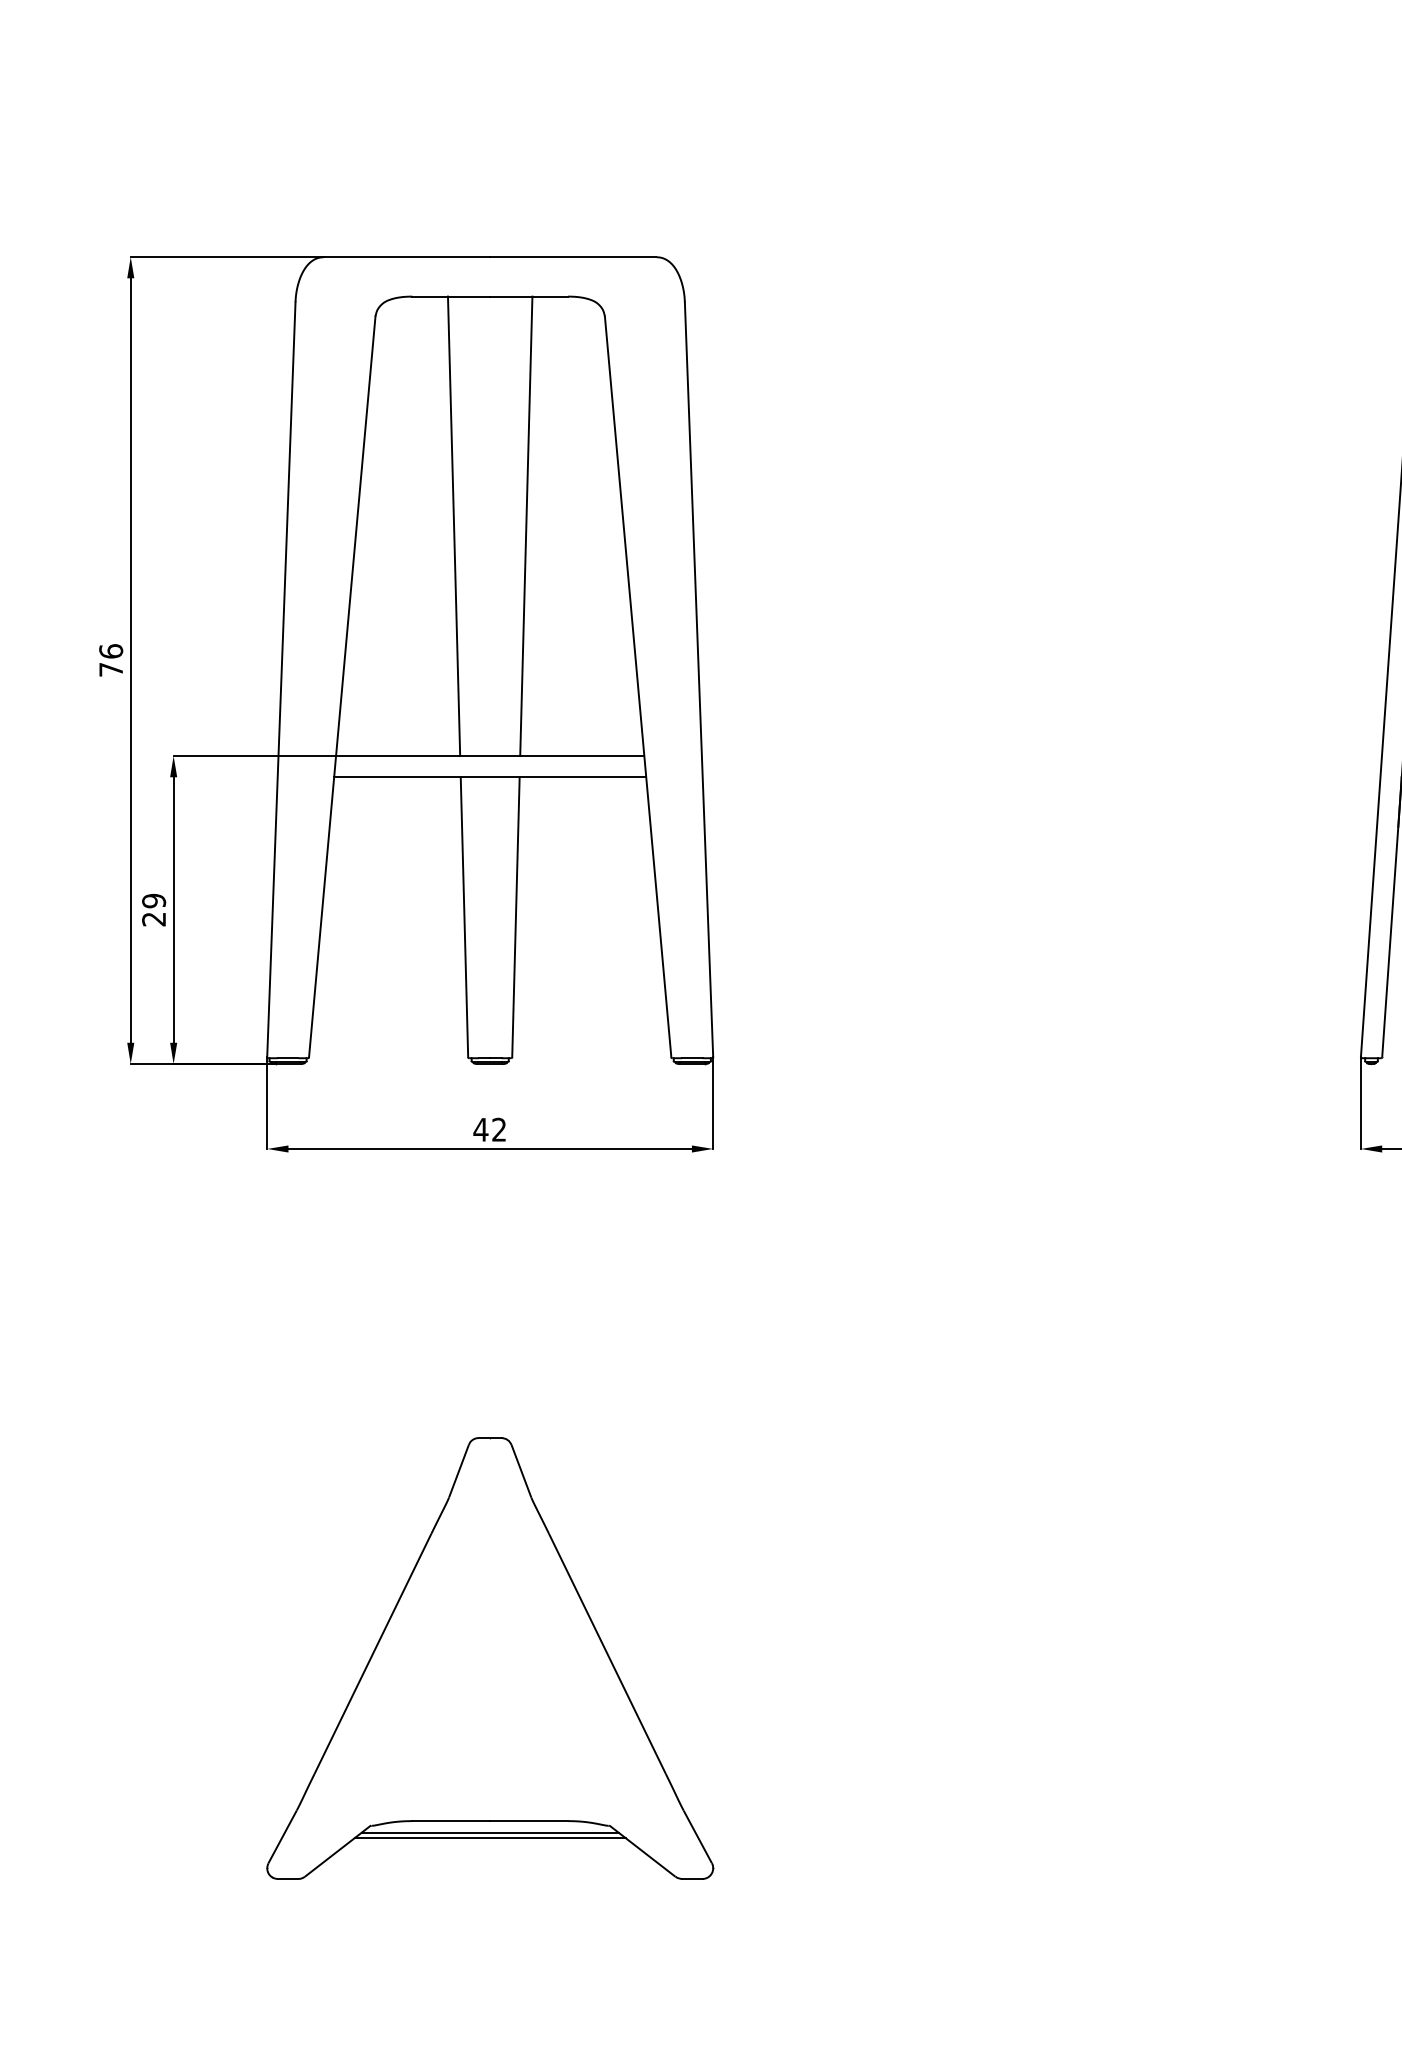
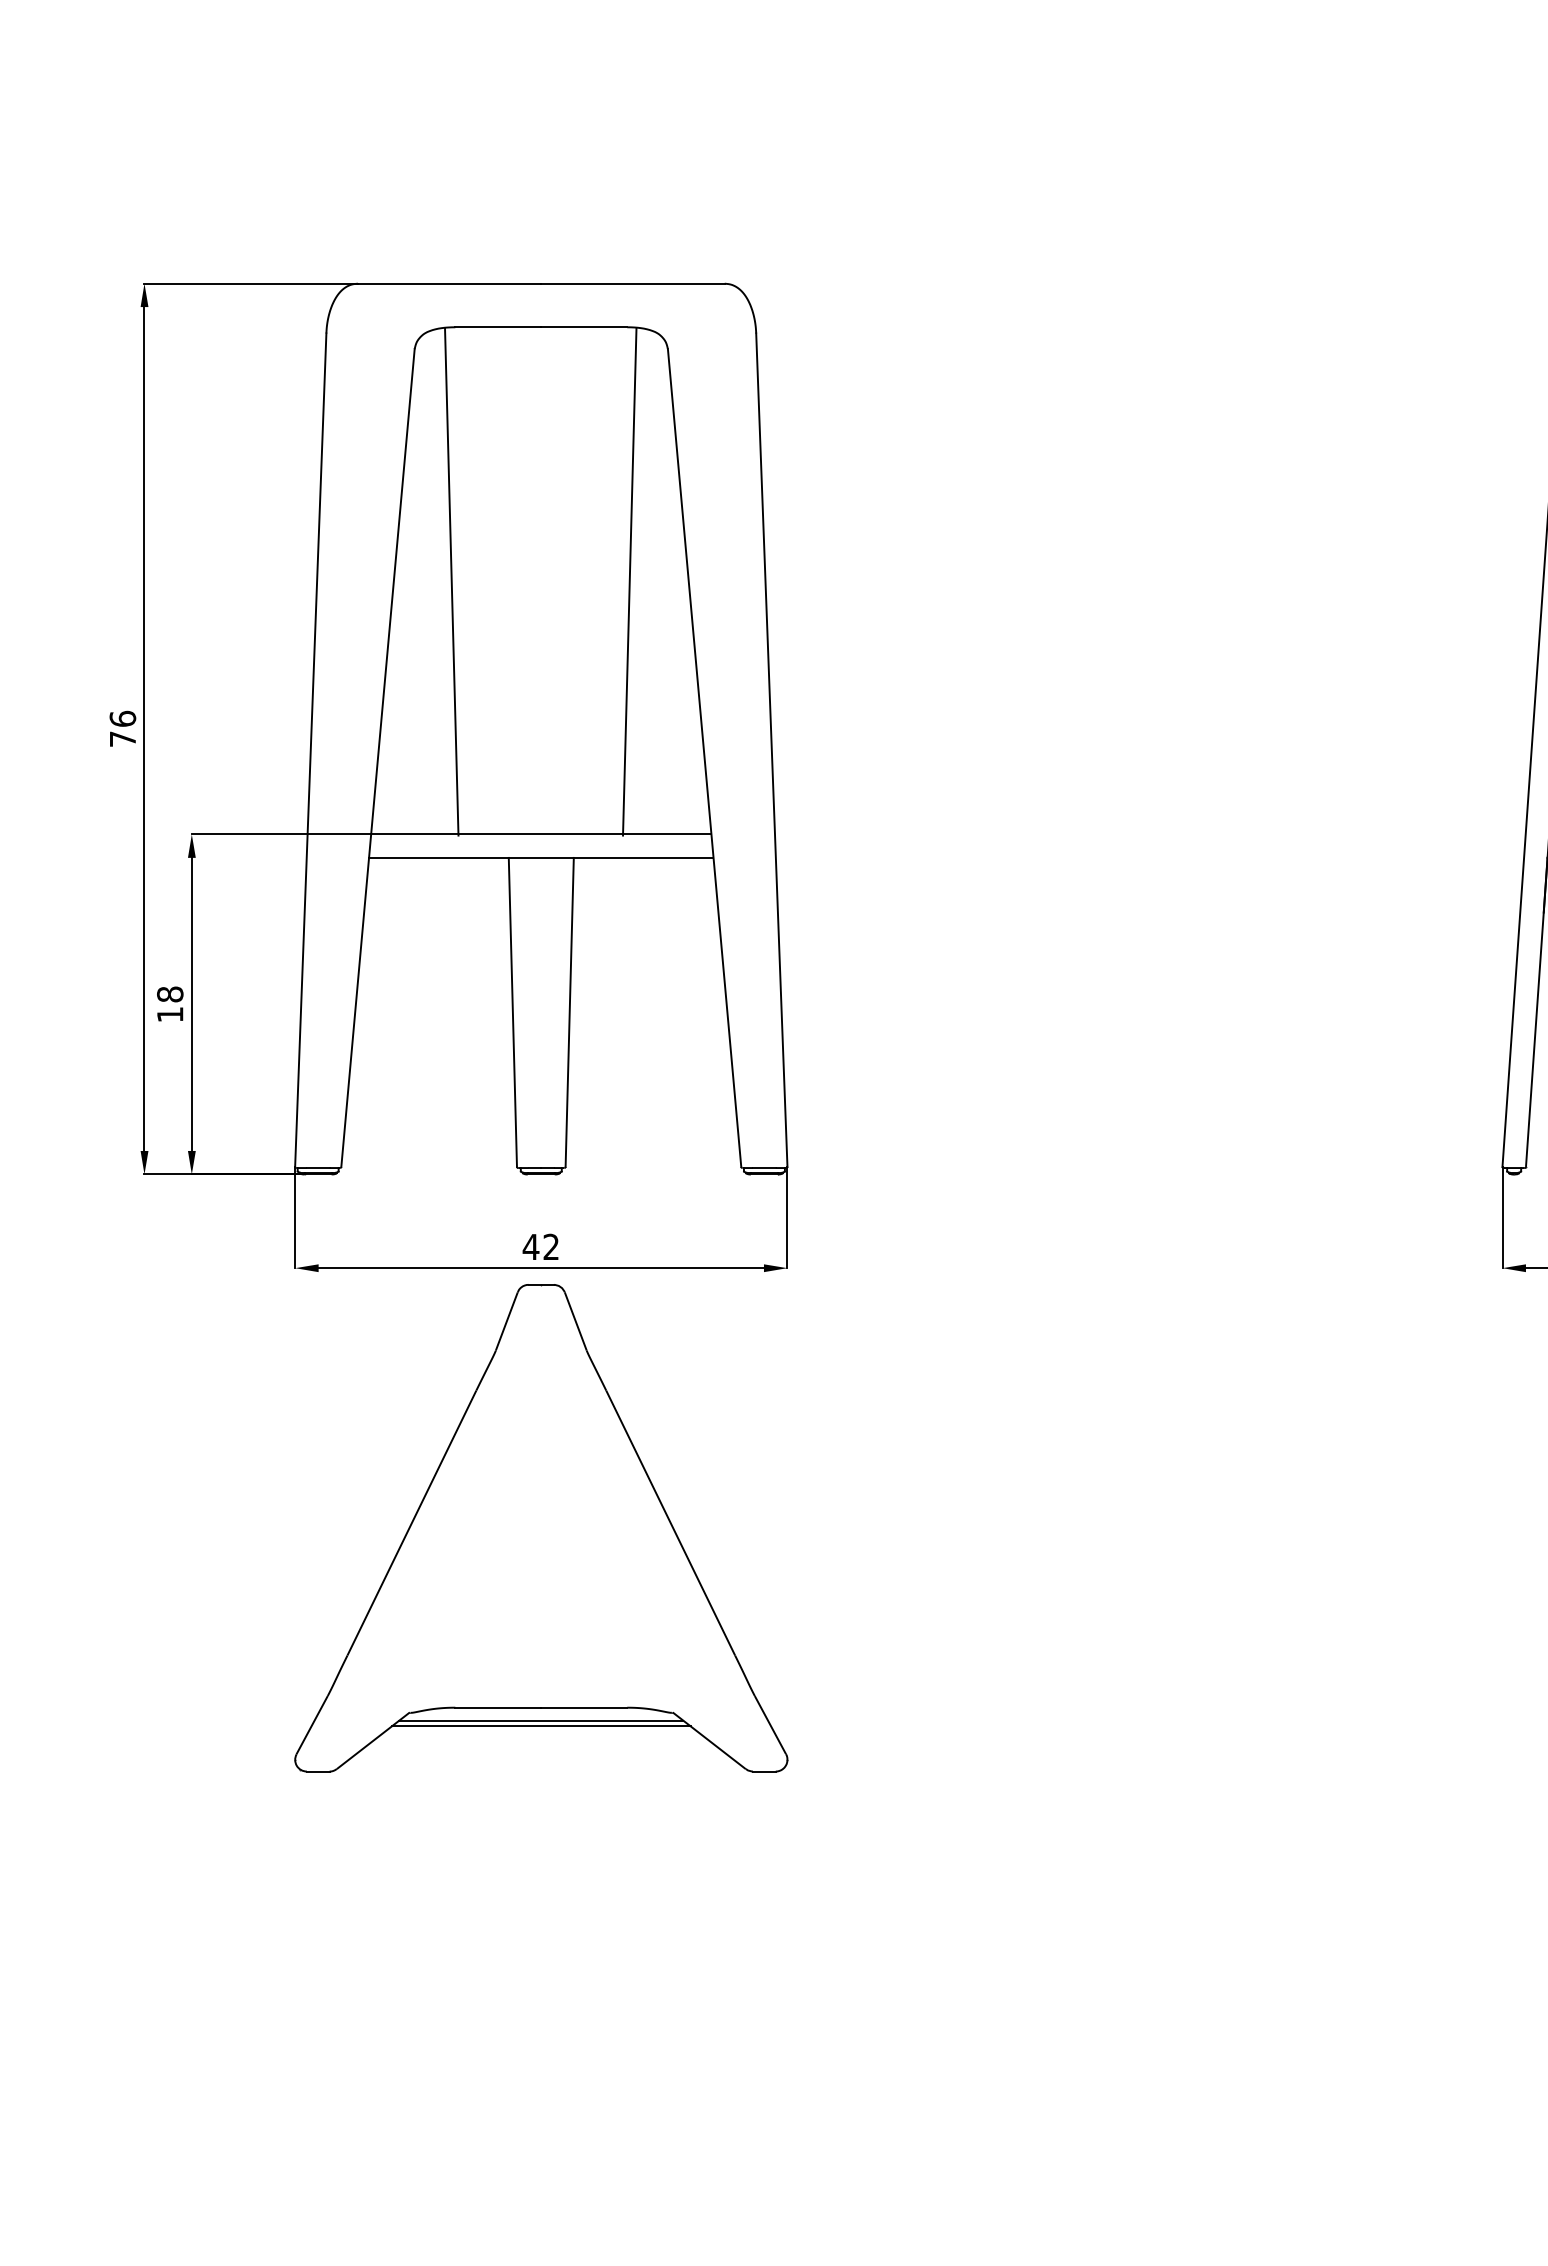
line: (453, 526) -> (451, 582), moved
line: (526, 526) -> (629, 582), moved
text: (154, 909) -> (170, 1003), 29 -> 18
part: (490, 1658) -> (541, 1528), moved

